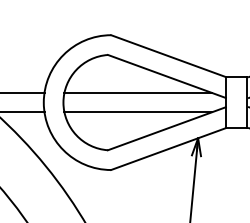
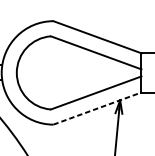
line: (137, 92) -> (73, 65), removed
line: (137, 112) -> (73, 80), removed
line: (169, 148) -> (98, 108), solid -> dashed

